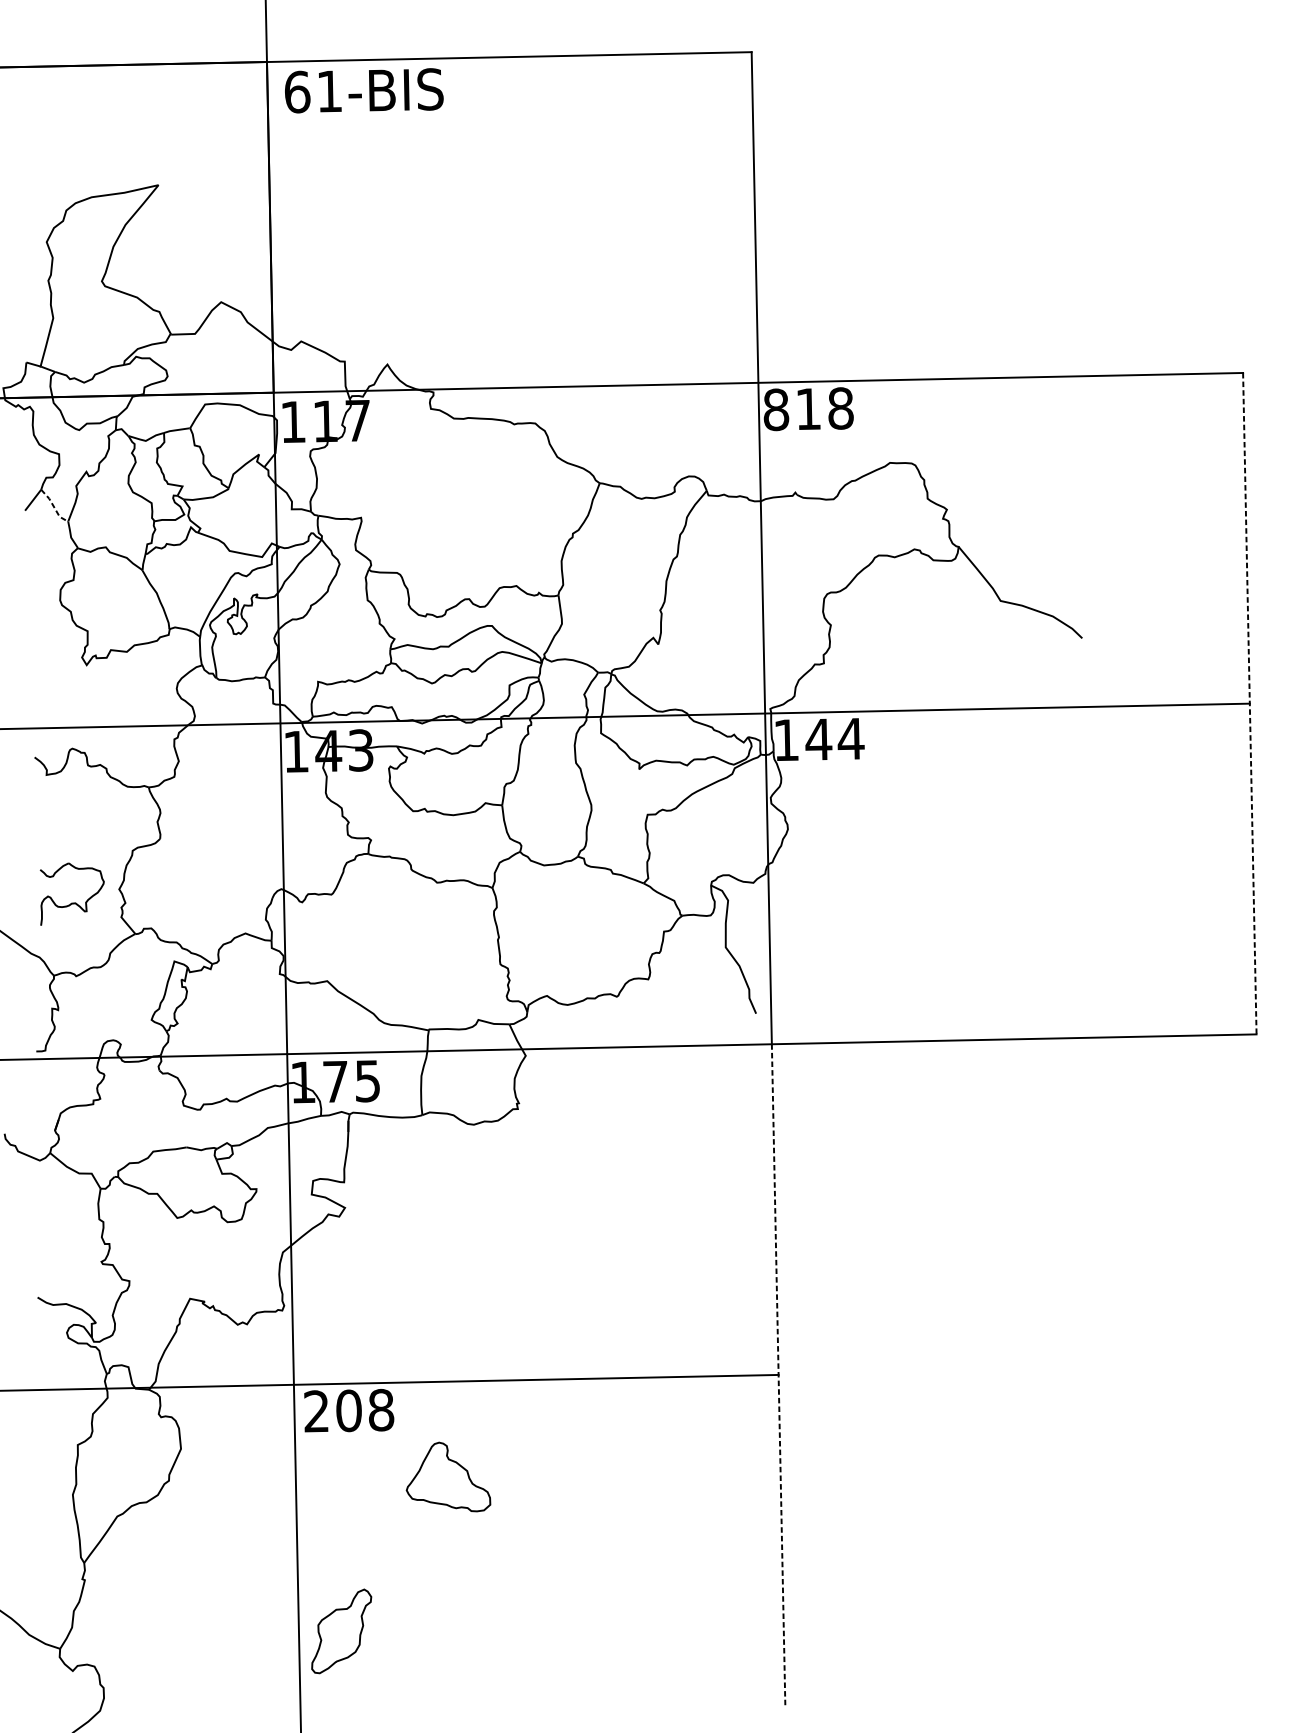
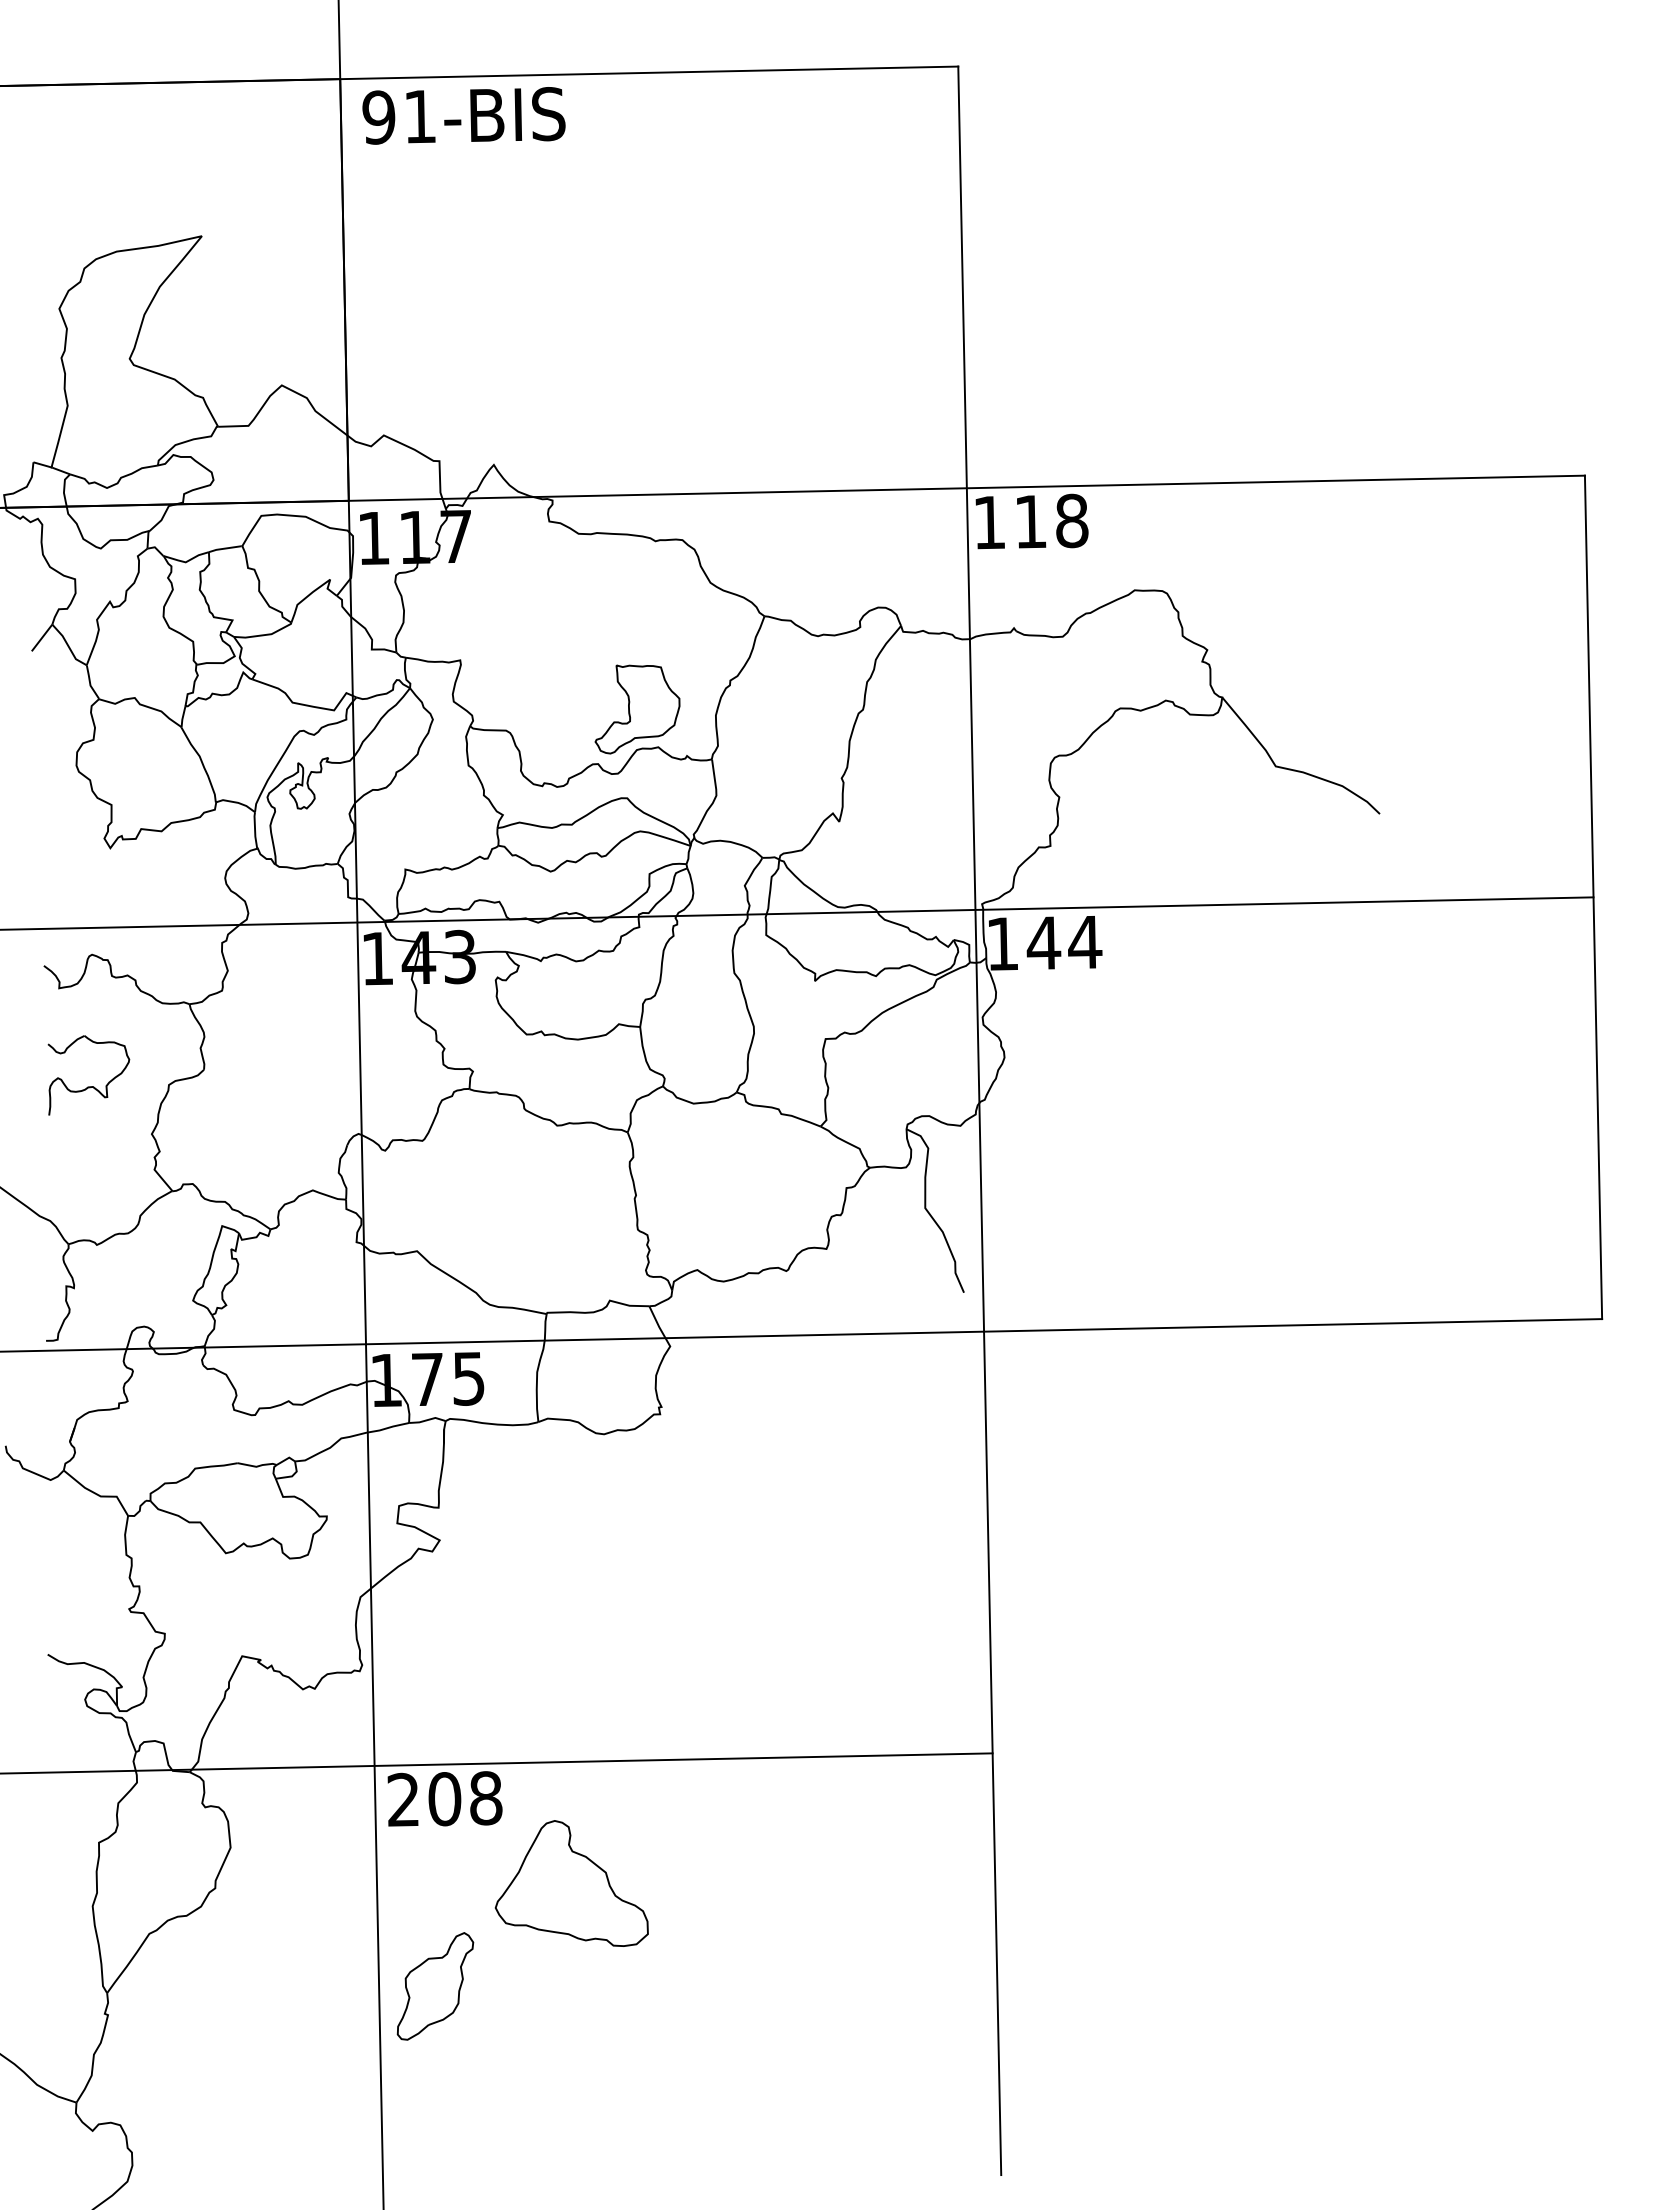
text: (297, 92) -> (378, 117), 61-BIS -> 91-BIS
text: (776, 409) -> (989, 522), 818 -> 118
line: (53, 506) -> (68, 646), dashed -> solid
part: (500, 556) -> (637, 709), added
line: (1249, 703) -> (1593, 897), dashed -> solid
part: (71, 902) -> (88, 1086), moved
line: (778, 1375) -> (992, 1753), dashed -> solid
part: (448, 1476) -> (571, 1883), size x1.43
part: (341, 1631) -> (435, 1986), moved

